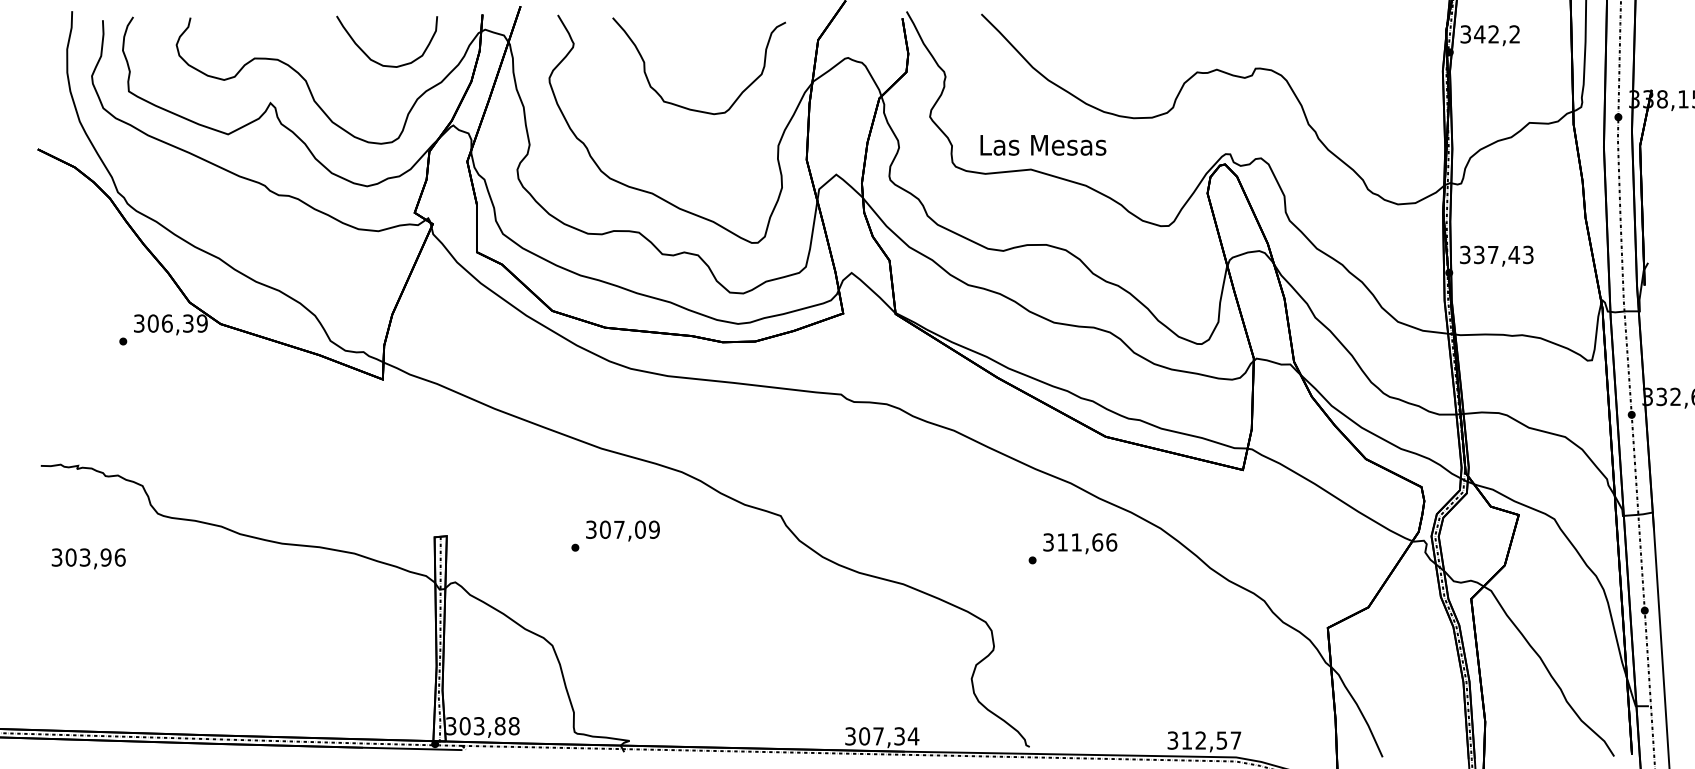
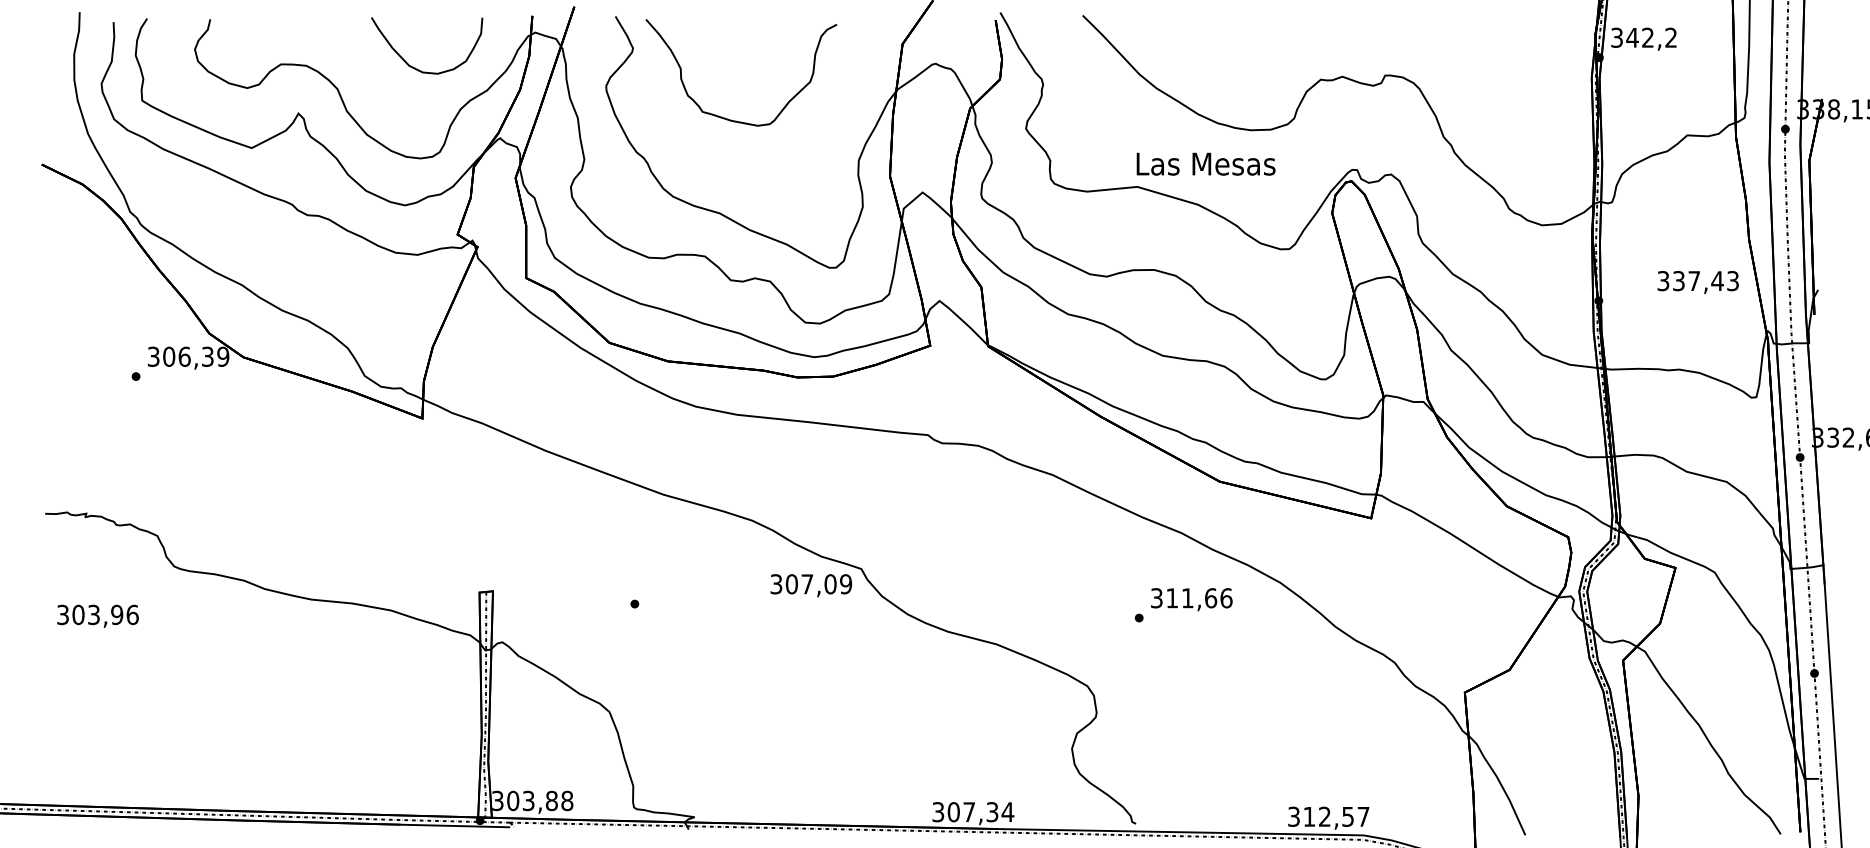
curve: (684, 106) -> (725, 117), moved
text: (1042, 144) -> (1205, 163), moved
text: (1496, 256) -> (1697, 282), moved
text: (623, 530) -> (811, 585), moved

